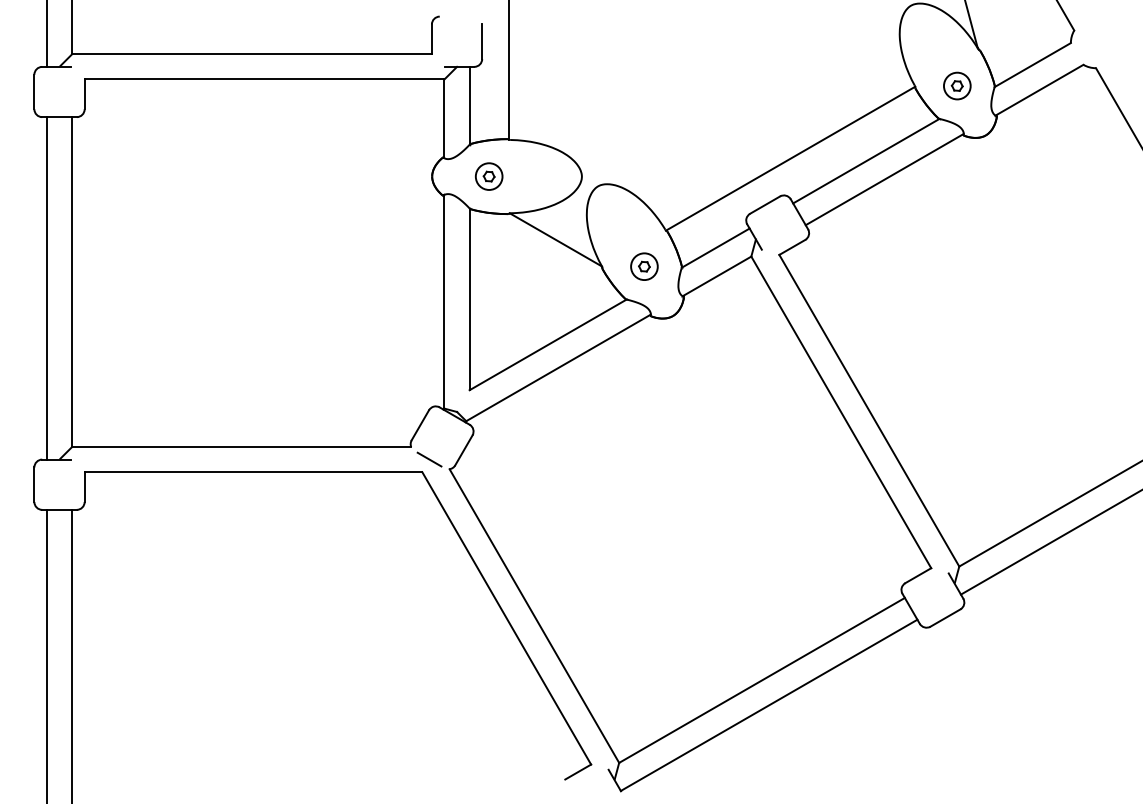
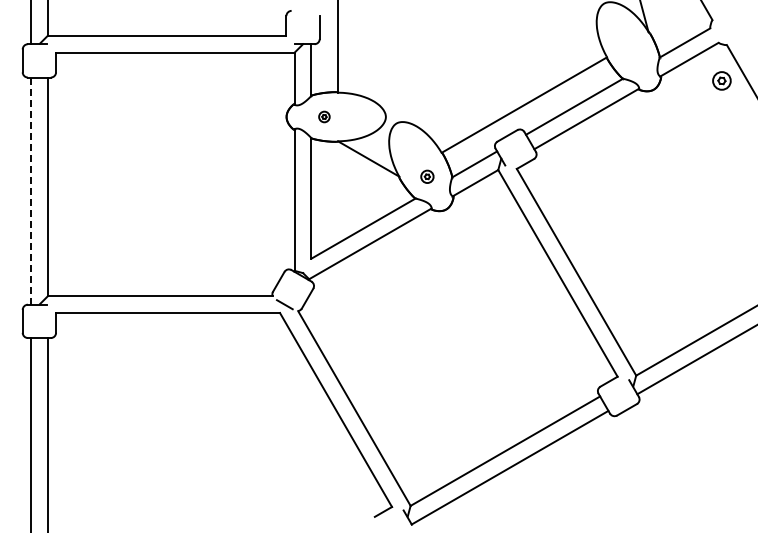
part: (956, 85) -> (721, 80), moved
part: (489, 175) -> (324, 116), size x0.6
part: (644, 266) -> (427, 176), size x0.7
line: (47, 288) -> (31, 191), solid -> dashed

